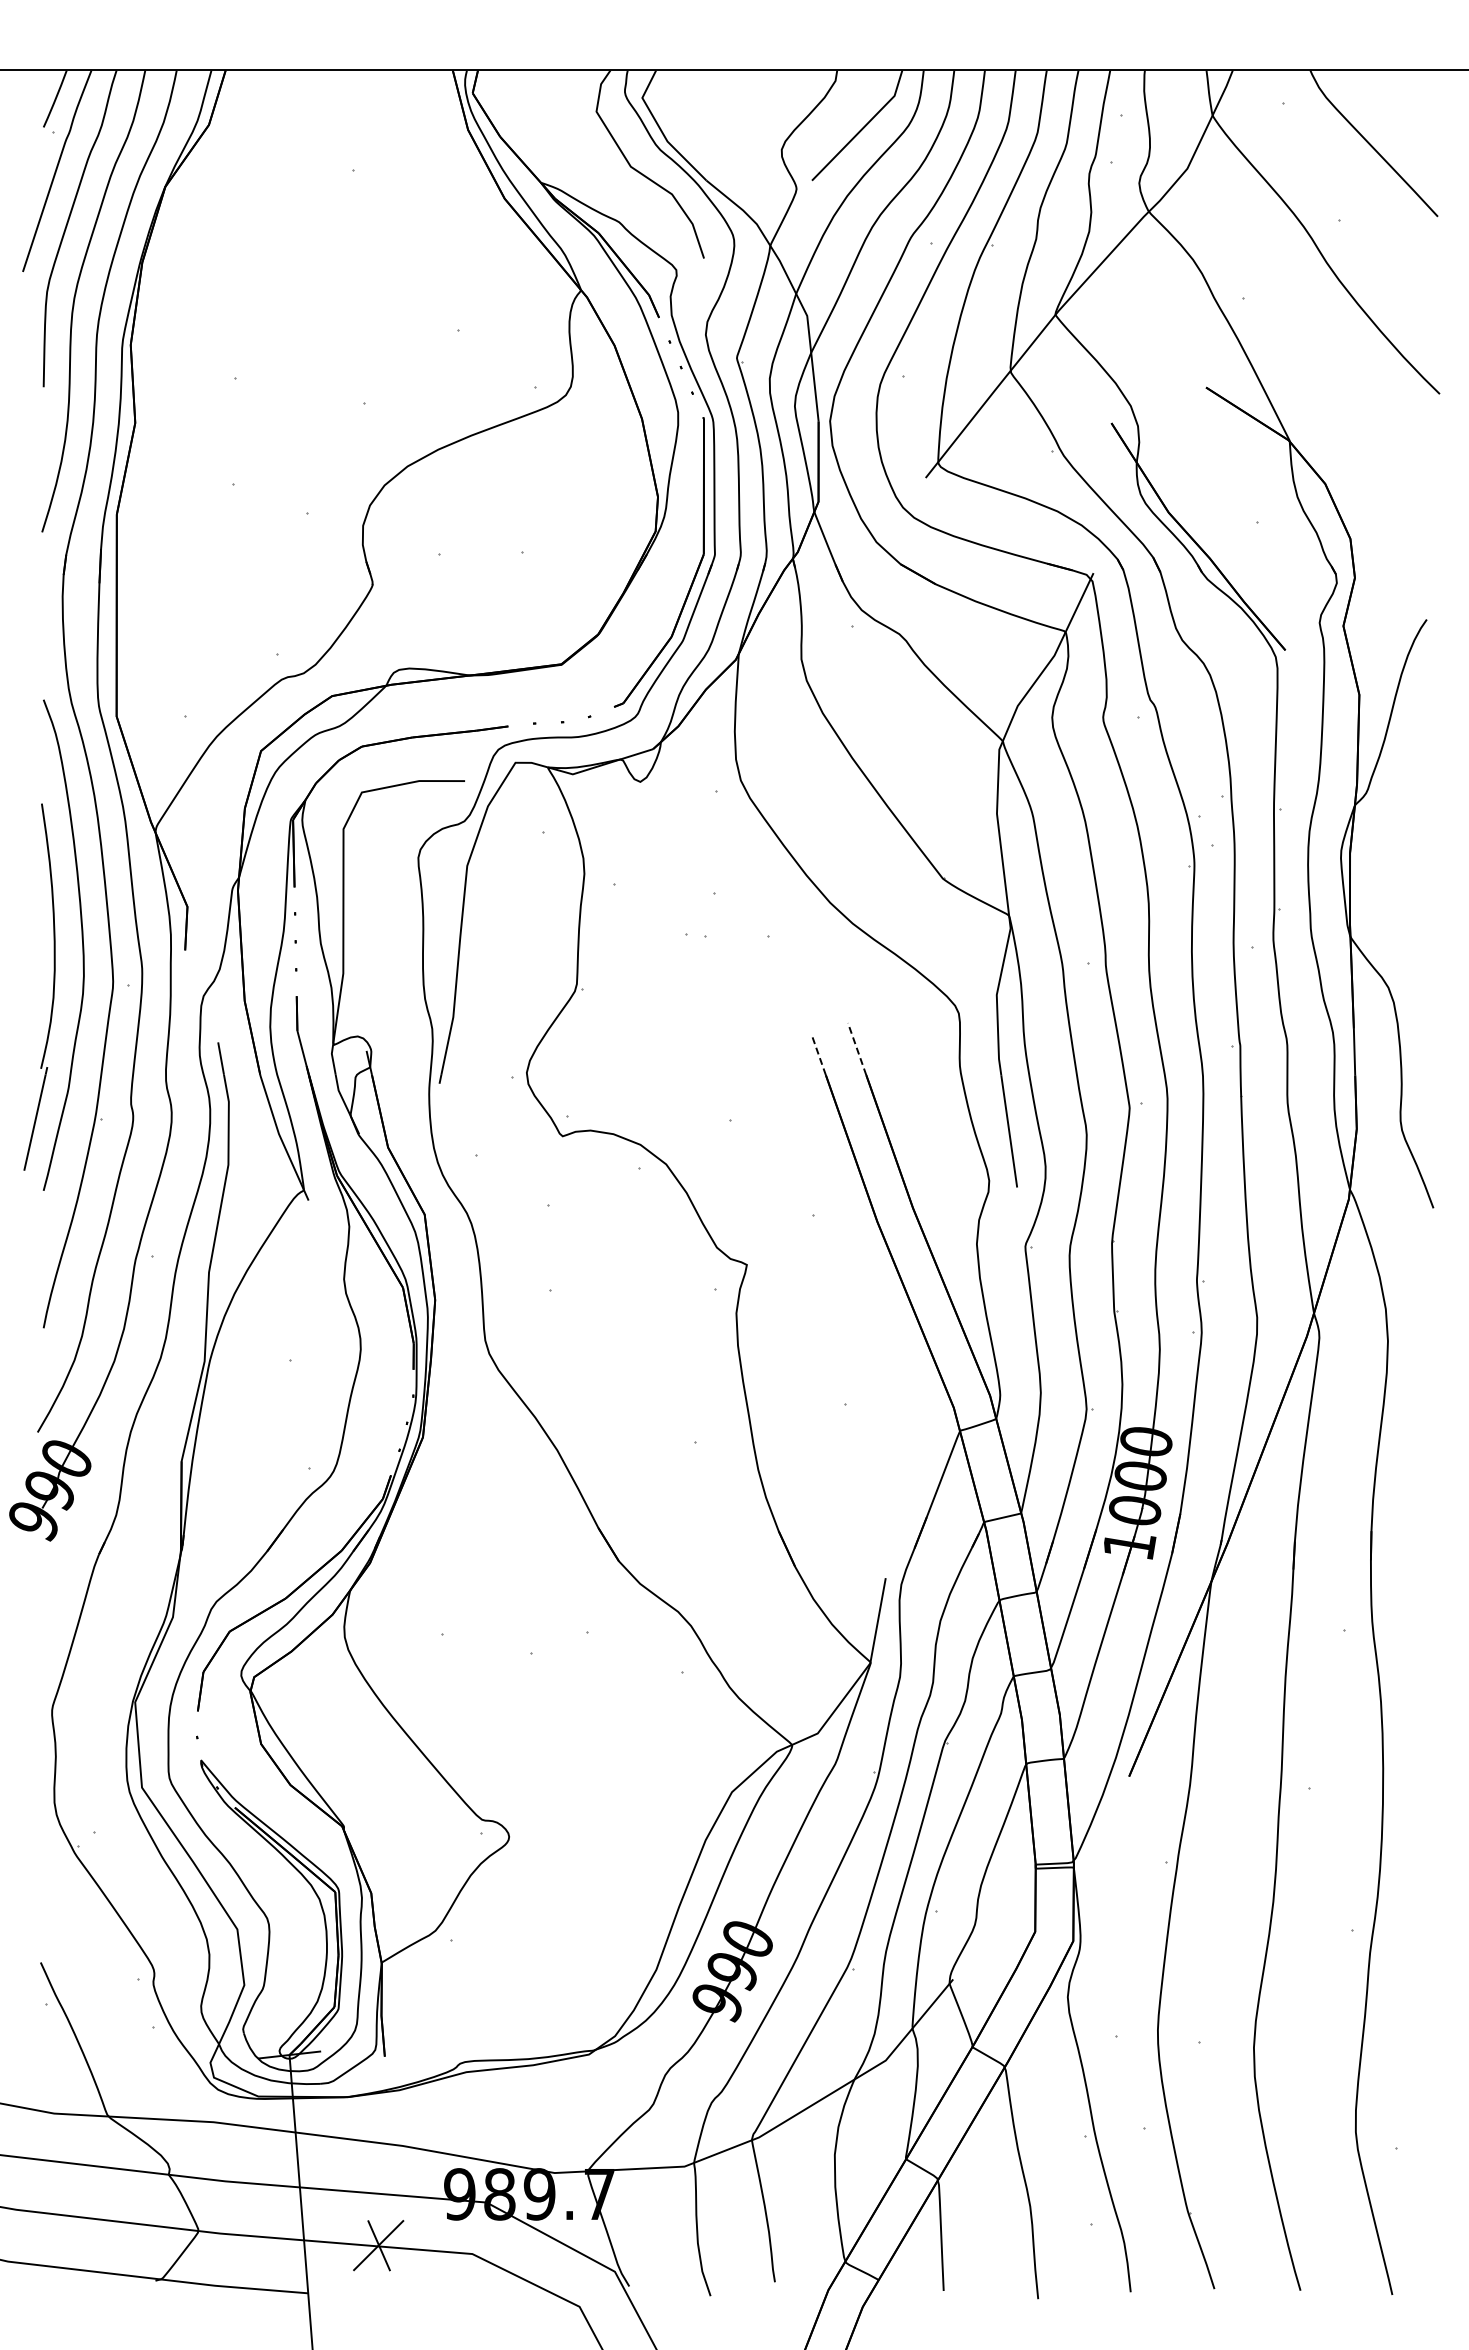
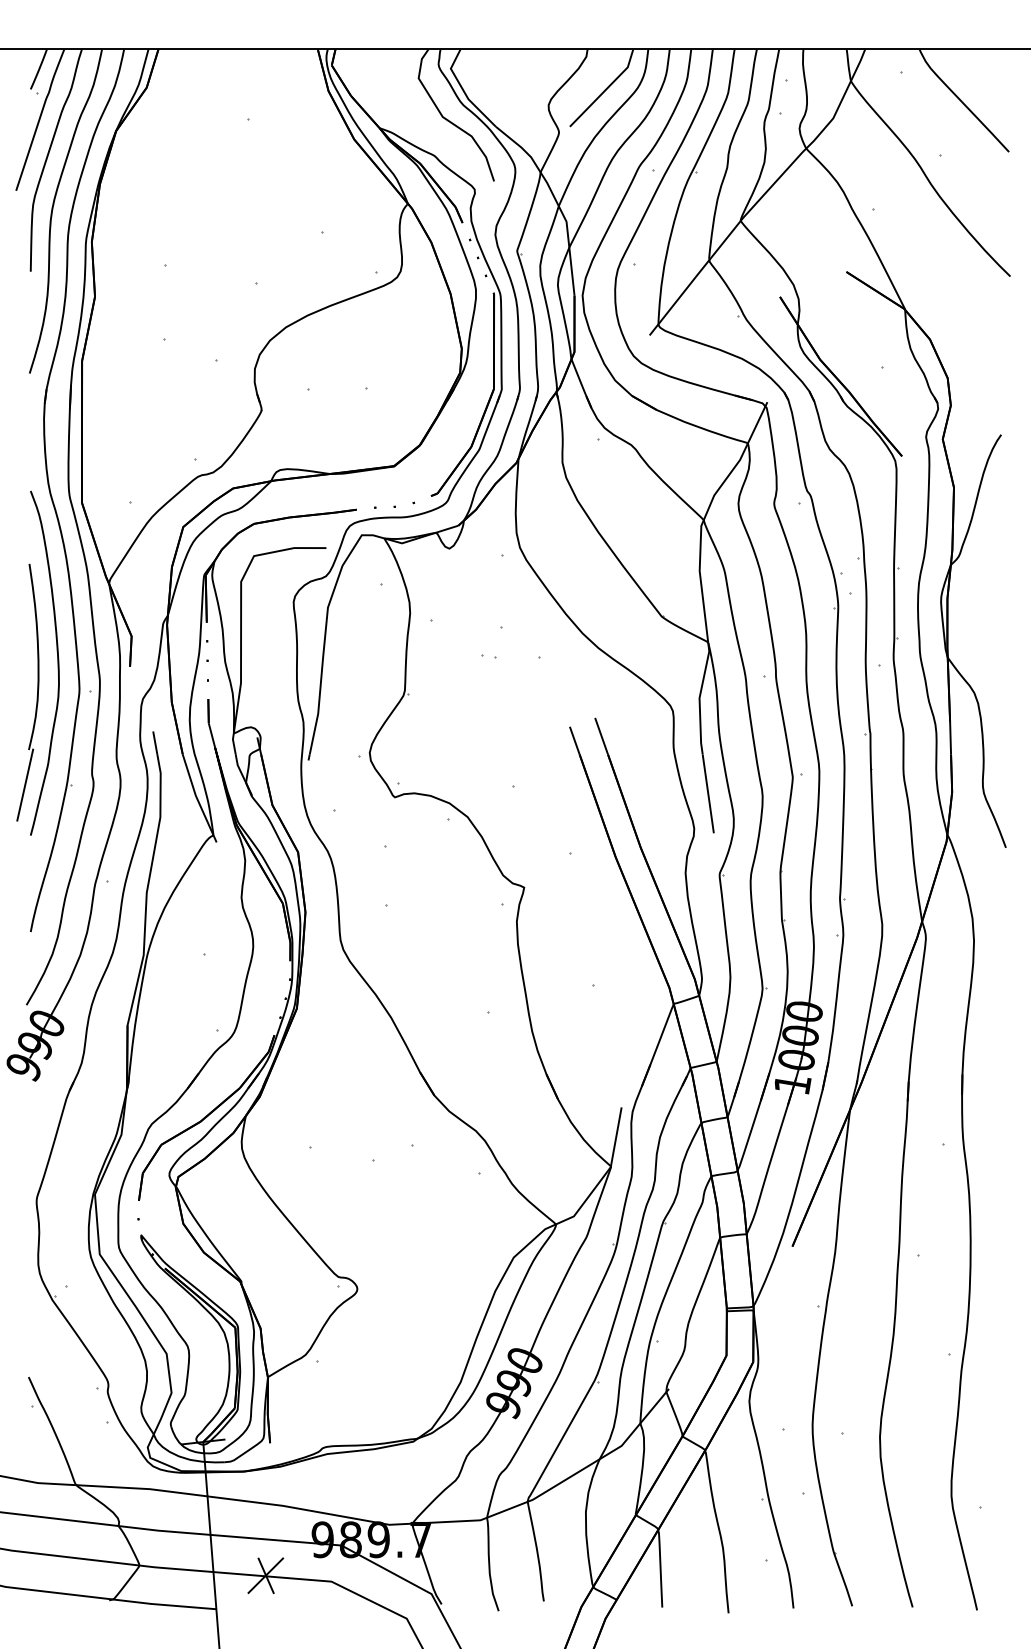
line: (857, 1049) -> (601, 736), dashed -> solid
line: (818, 1055) -> (574, 740), dashed -> solid

